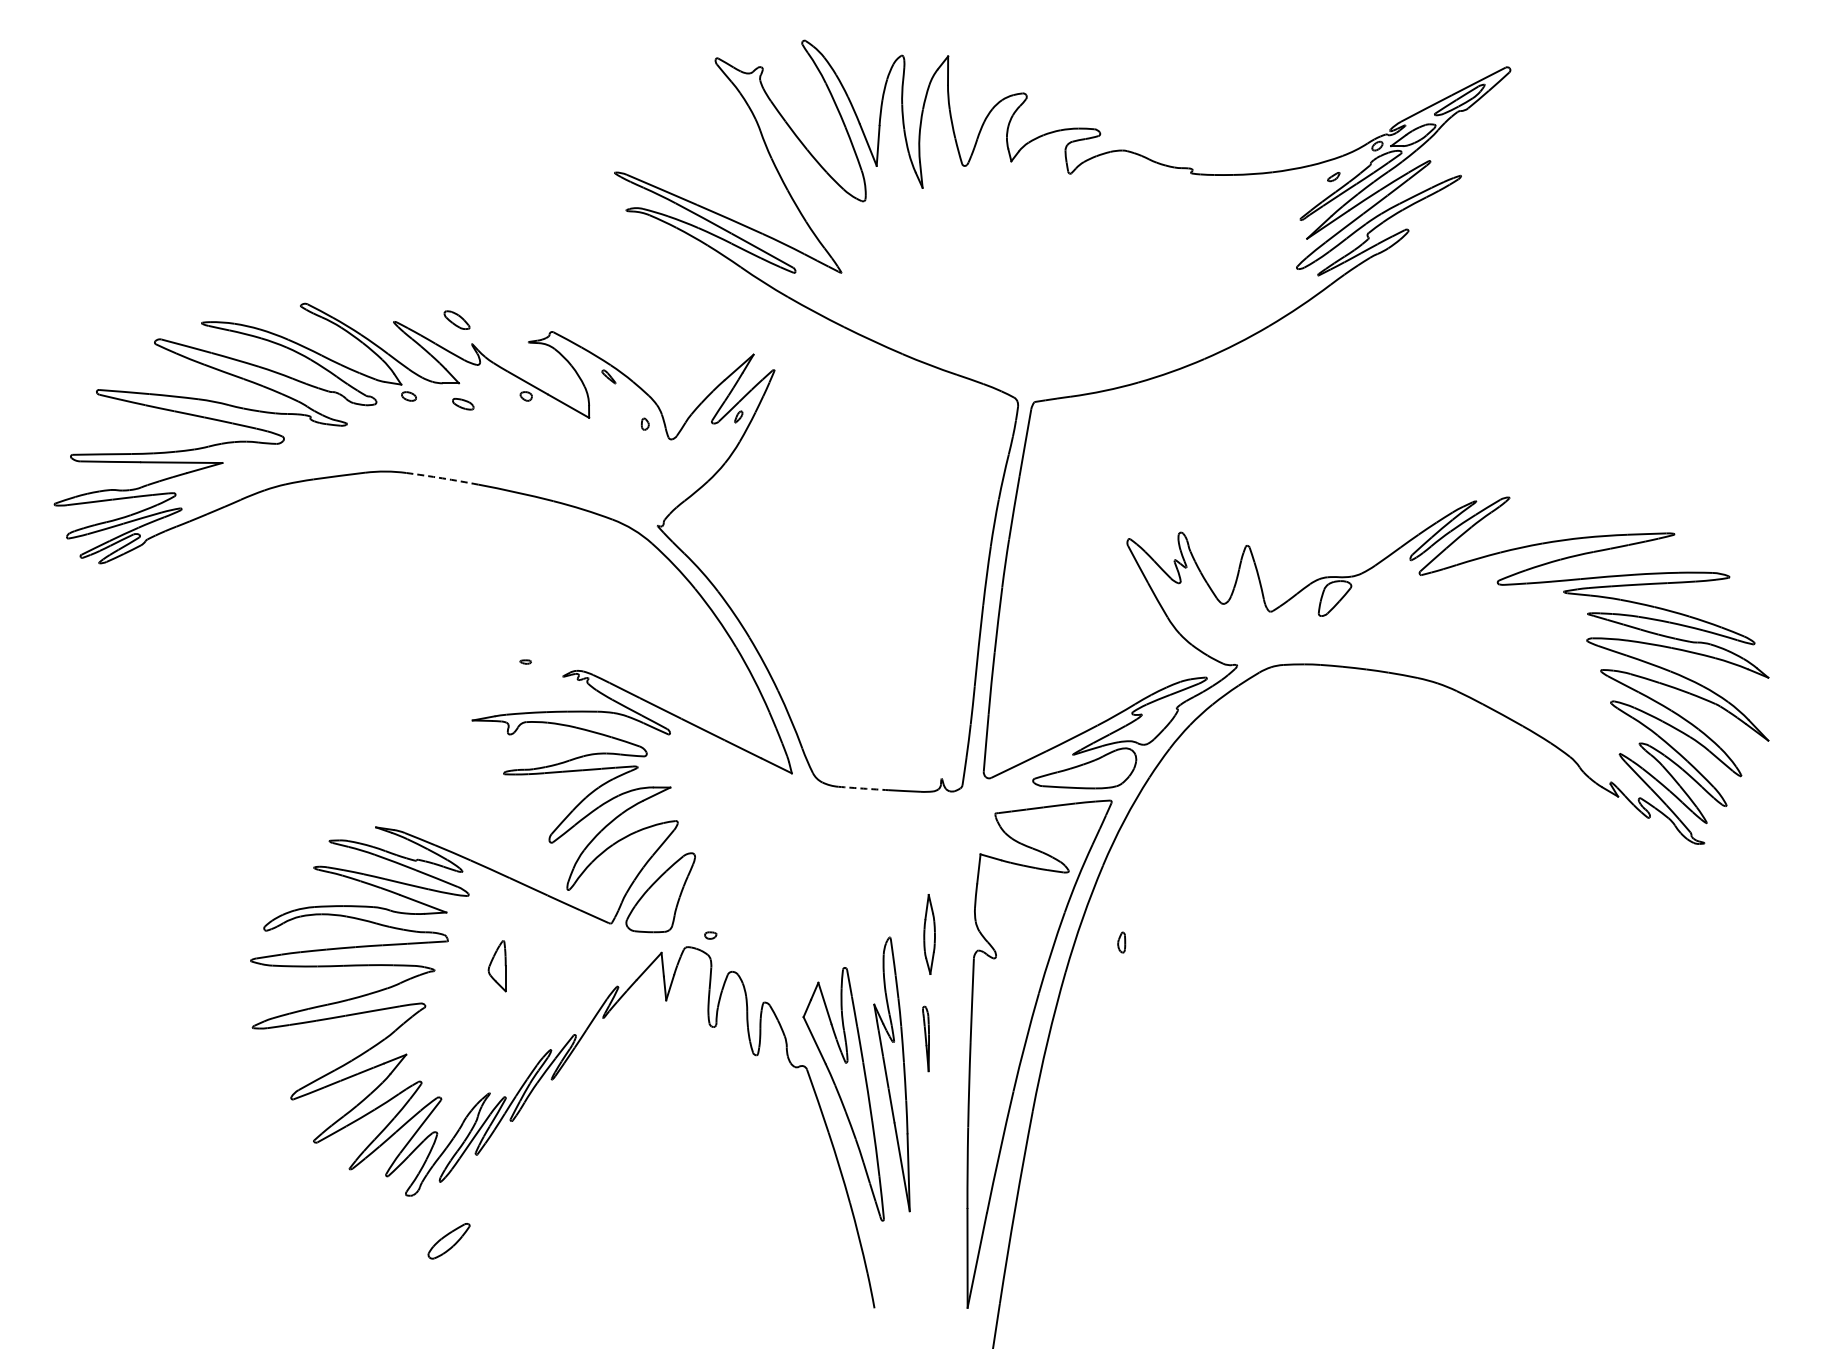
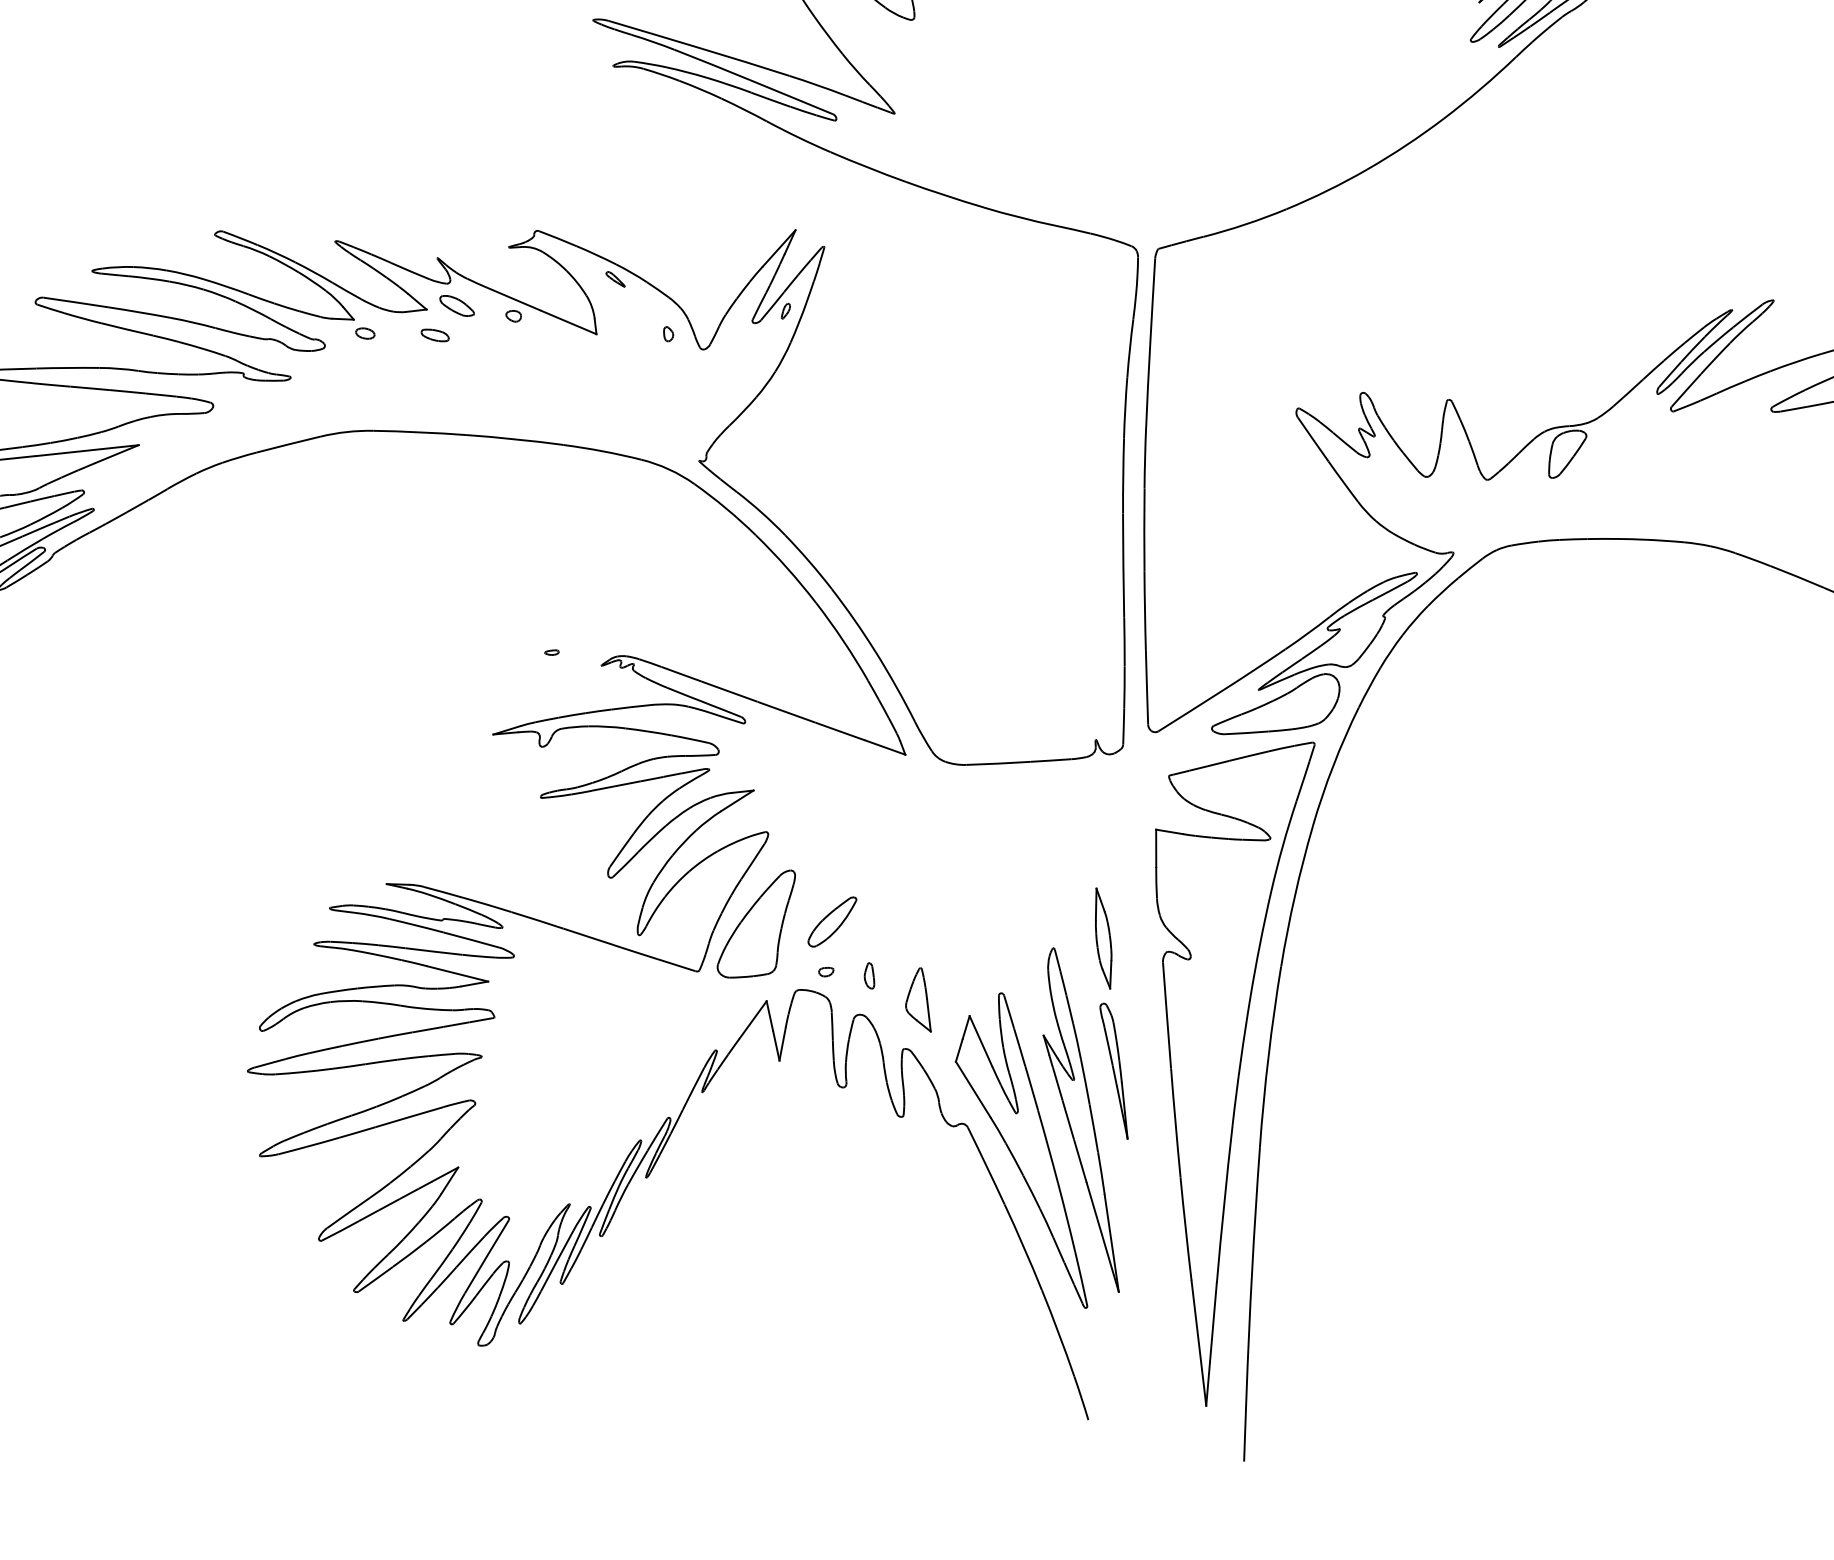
part: (456, 319) -> (456, 305), moved
arc: (442, 478) -> (419, 432), dashed -> solid
arc: (863, 788) -> (998, 763), dashed -> solid
part: (1121, 942) -> (868, 976), moved
part: (496, 966) -> (915, 1001), moved
part: (925, 1038) -> (1113, 1070), size x1.67
part: (448, 1241) -> (831, 922), moved

